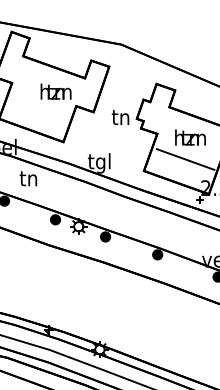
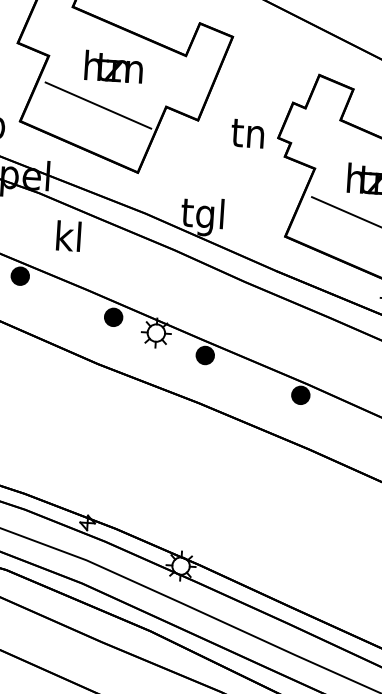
text: (55, 91) -> (112, 66), moved
line: (39, 107) -> (97, 104), added
text: (28, 178) -> (67, 236), tn -> kl

